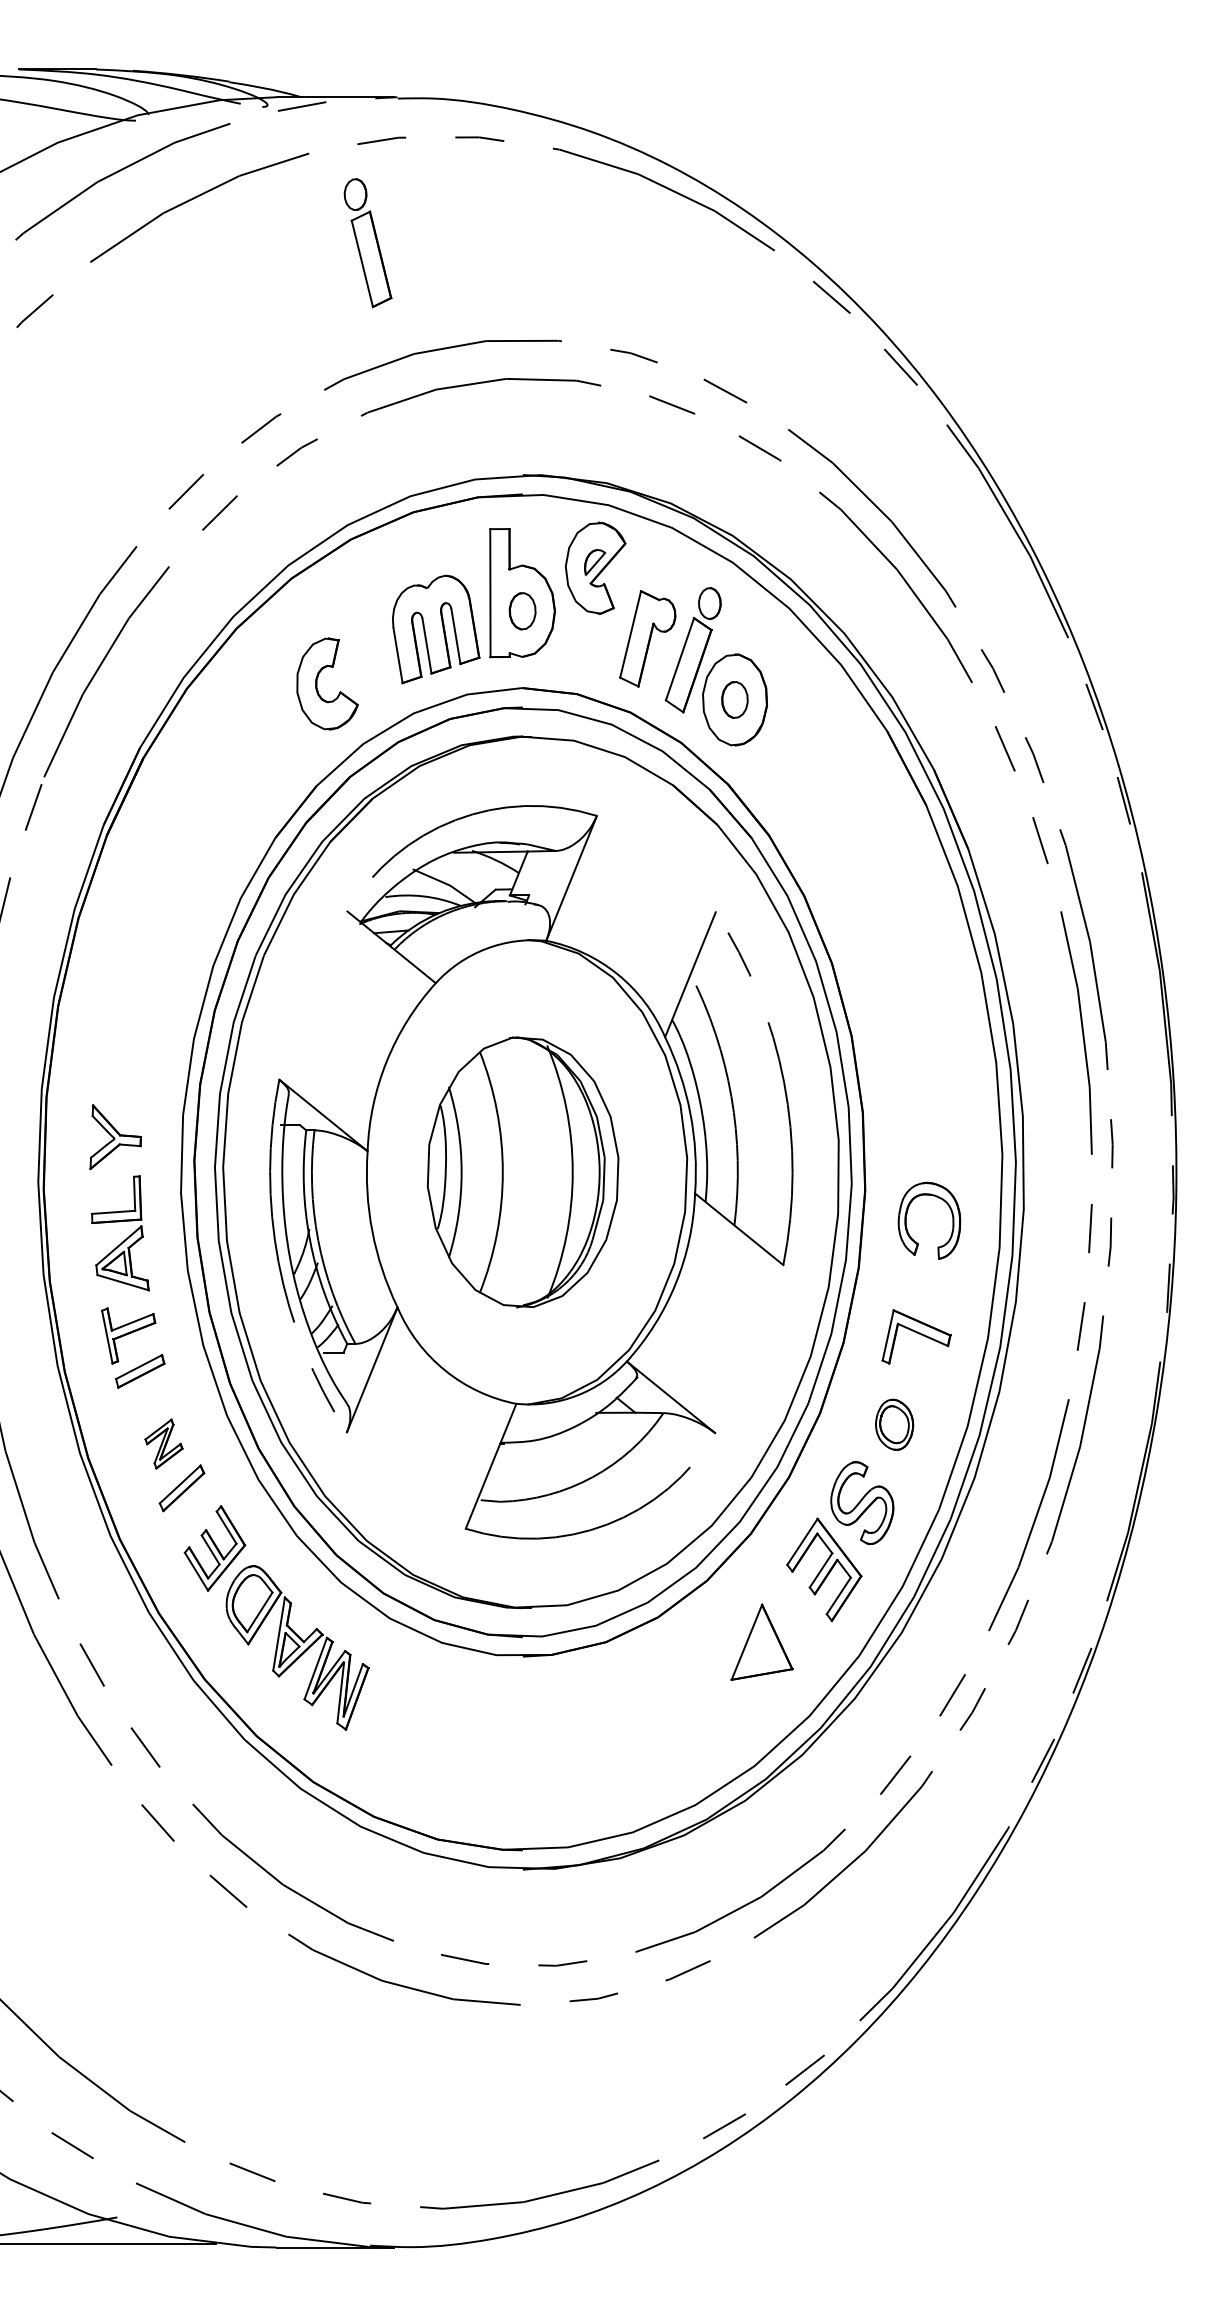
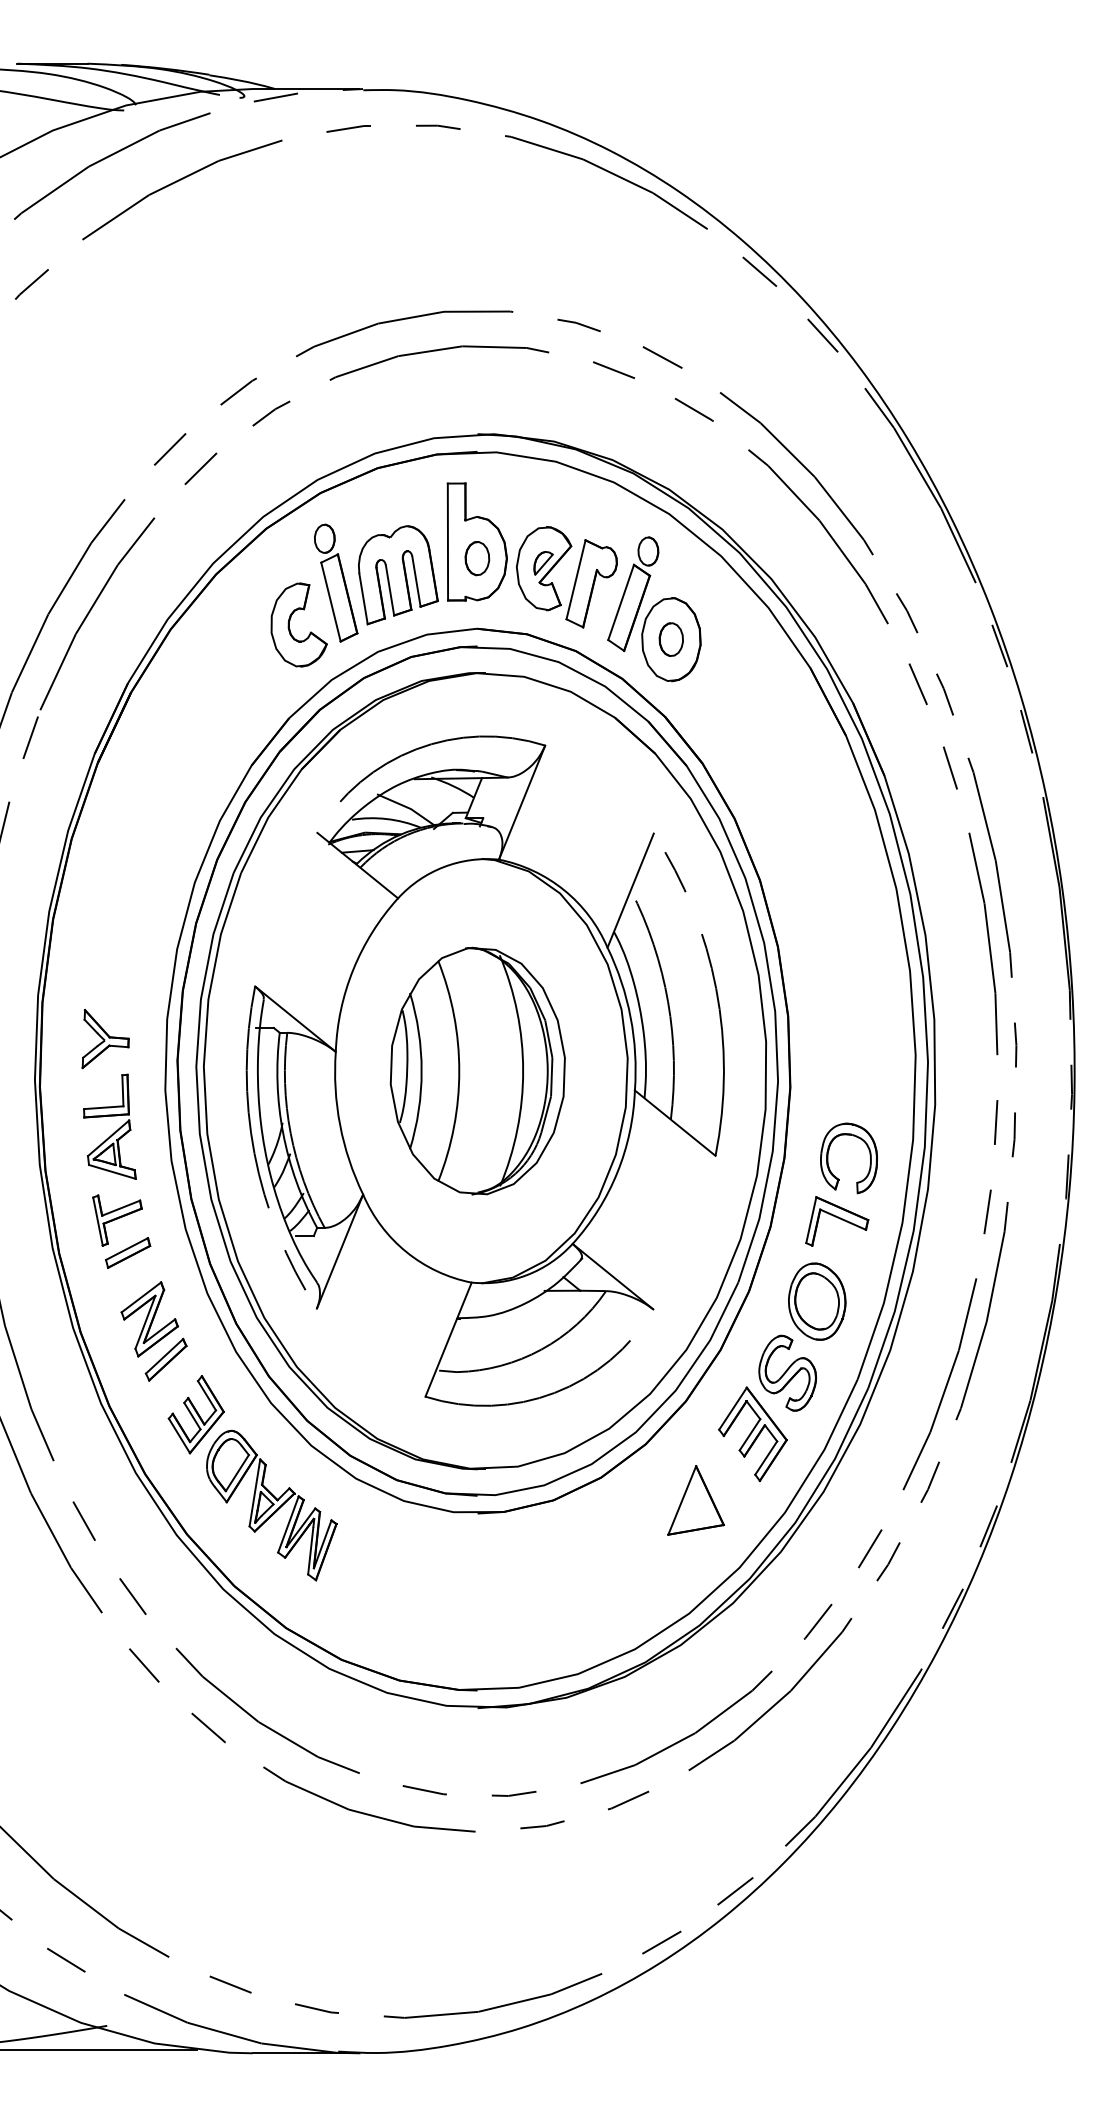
part: (367, 243) -> (335, 583), moved
part: (595, 567) -> (543, 567), moved
part: (907, 1214) -> (828, 1152), moved
part: (894, 1424) -> (817, 1301), size x1.67
part: (163, 1443) -> (149, 1318), size x1.67

